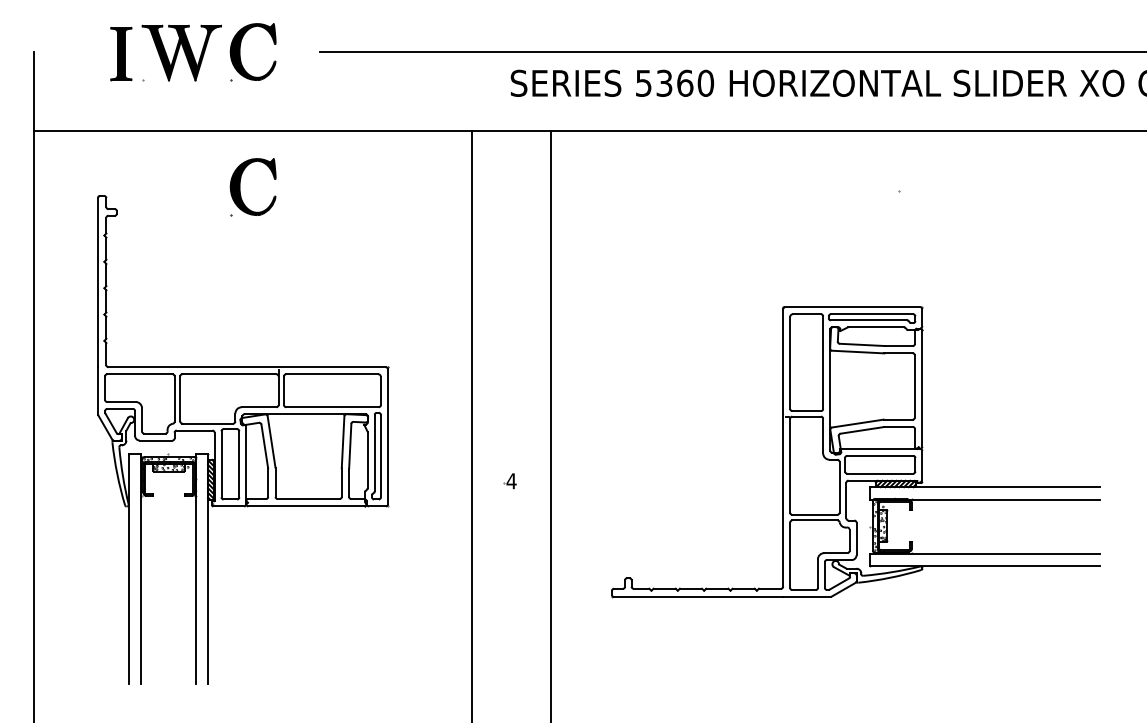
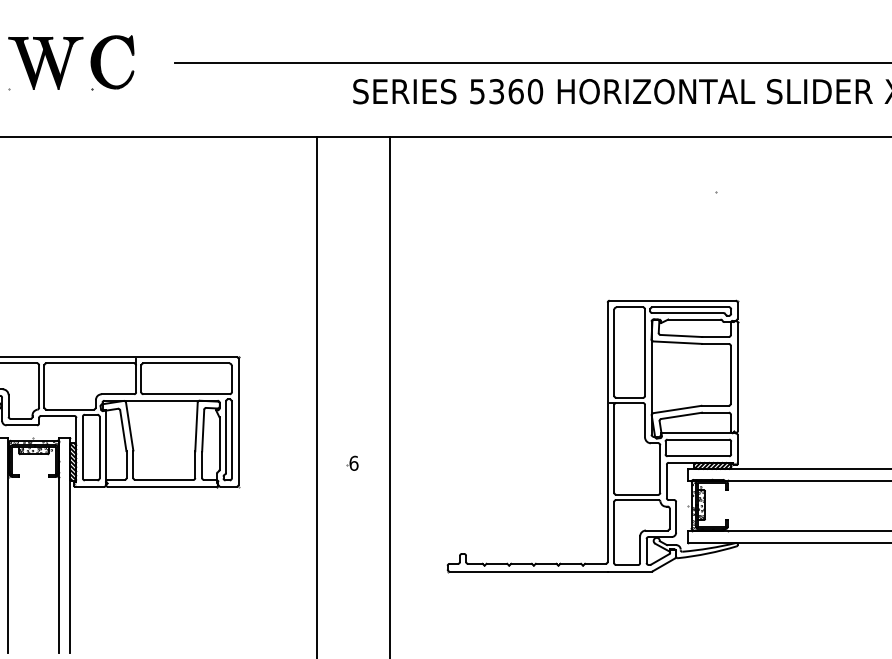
part: (240, 187) -> (100, 188), removed
text: (511, 481) -> (353, 463), 4 -> 6

